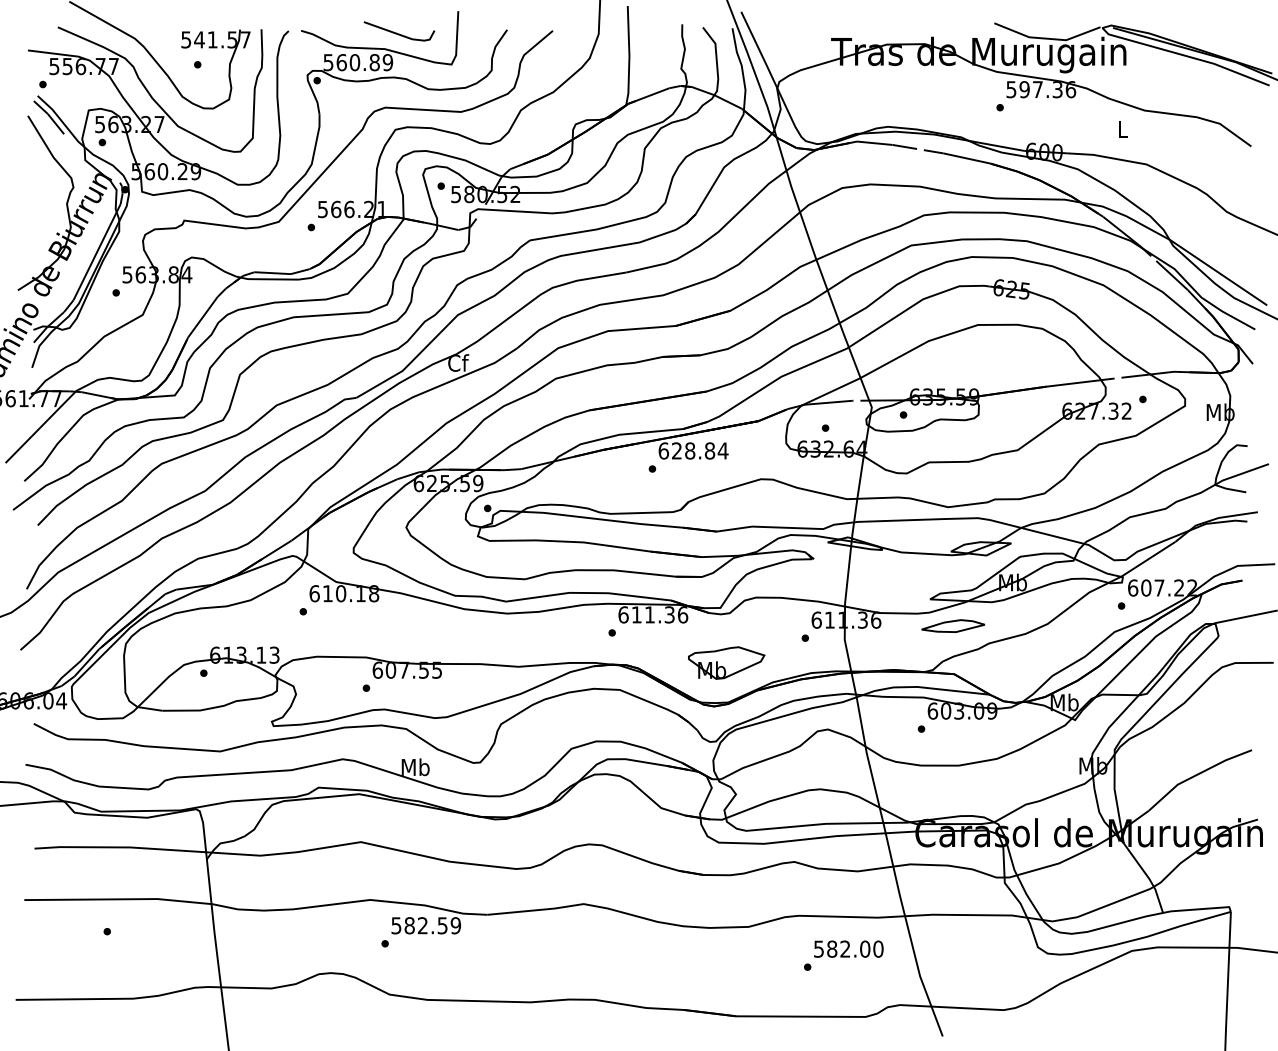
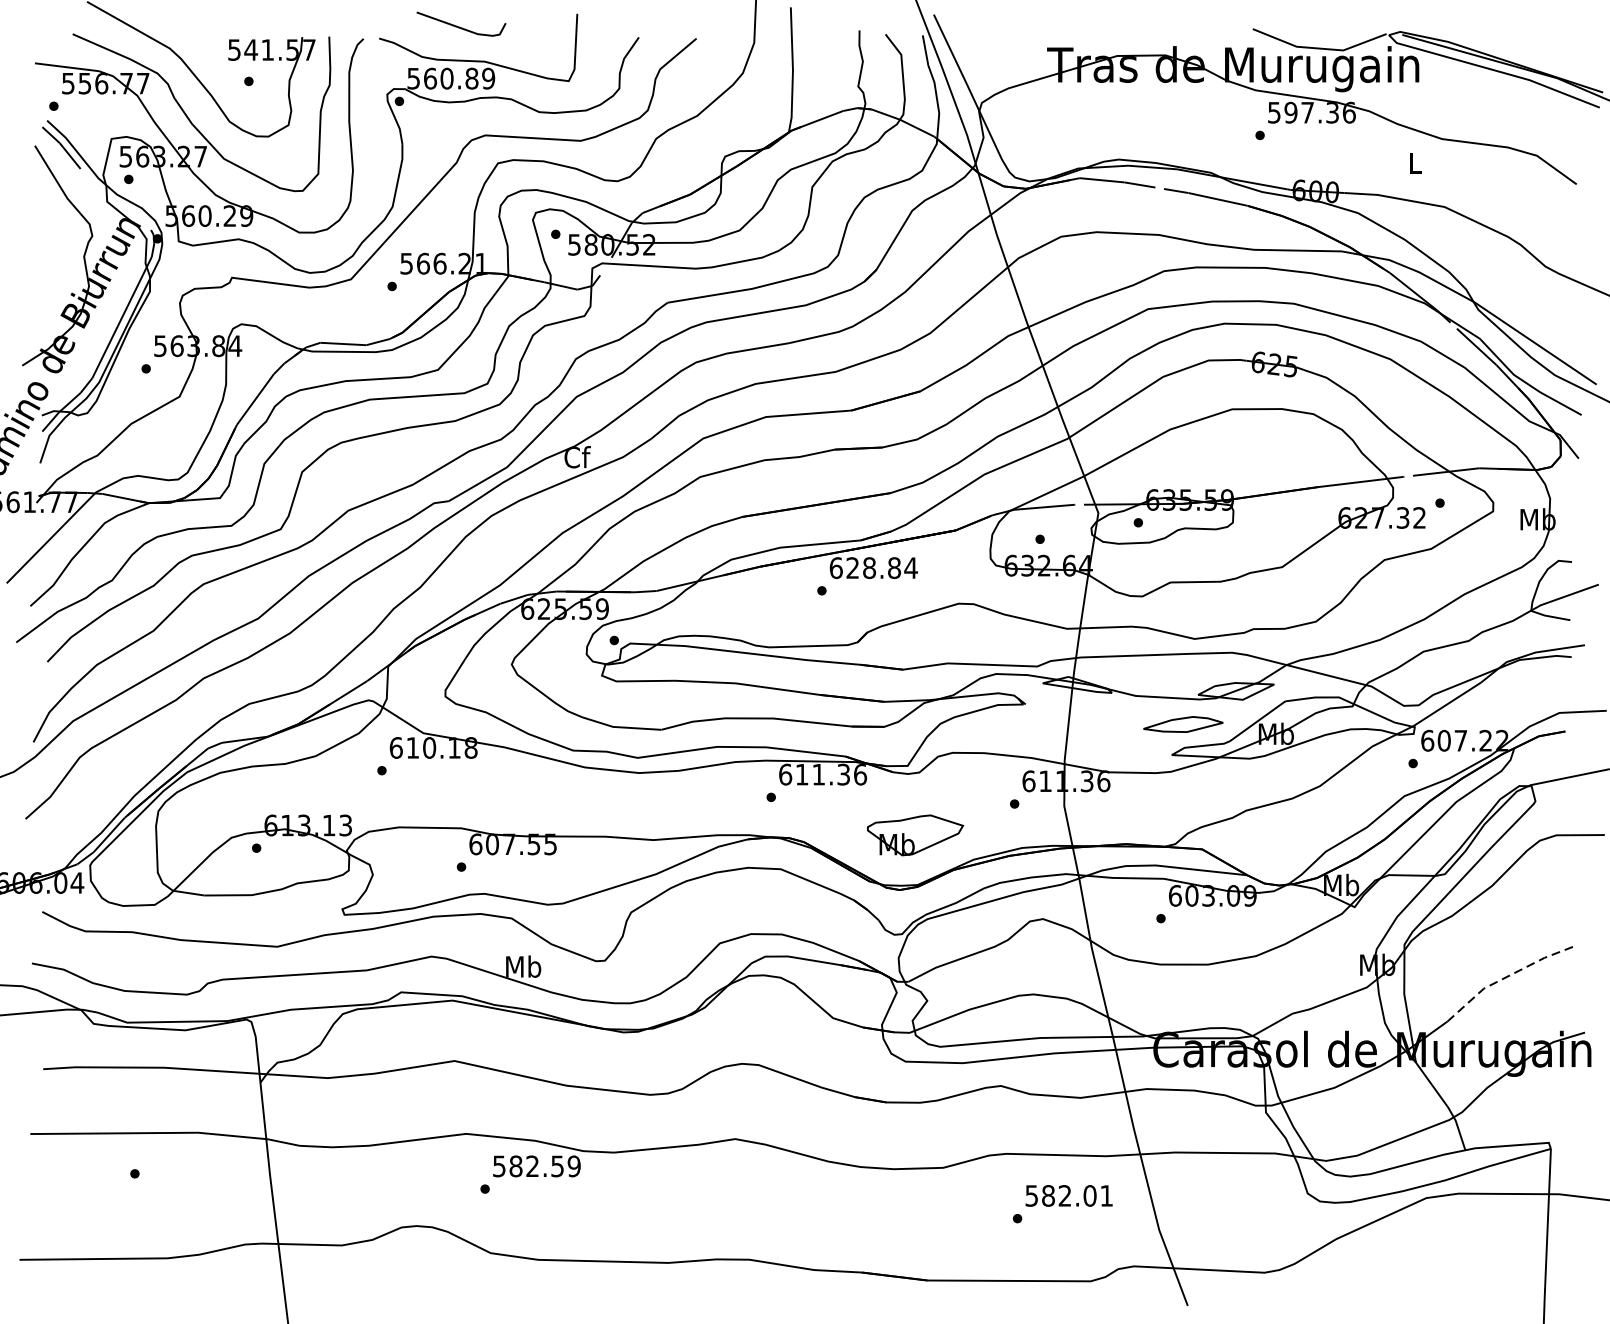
line: (399, 33) -> (461, 26), moved
part: (953, 625) -> (1183, 723), moved
line: (1197, 774) -> (1508, 975), solid -> dashed
text: (878, 948) -> (1106, 1195), 582.00 -> 582.01

